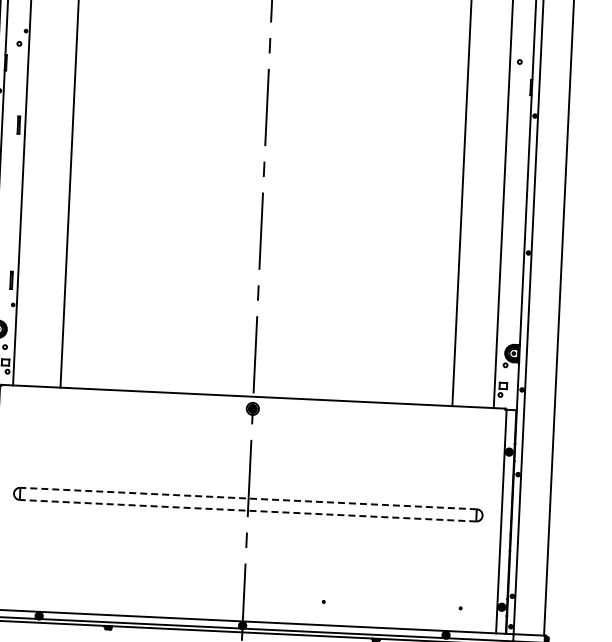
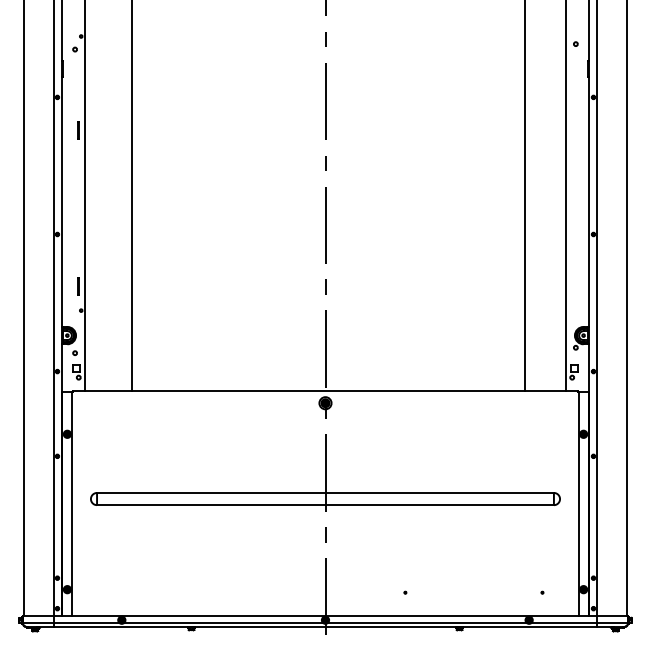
line: (248, 498) -> (325, 492), dashed -> solid
line: (248, 511) -> (325, 505), dashed -> solid

